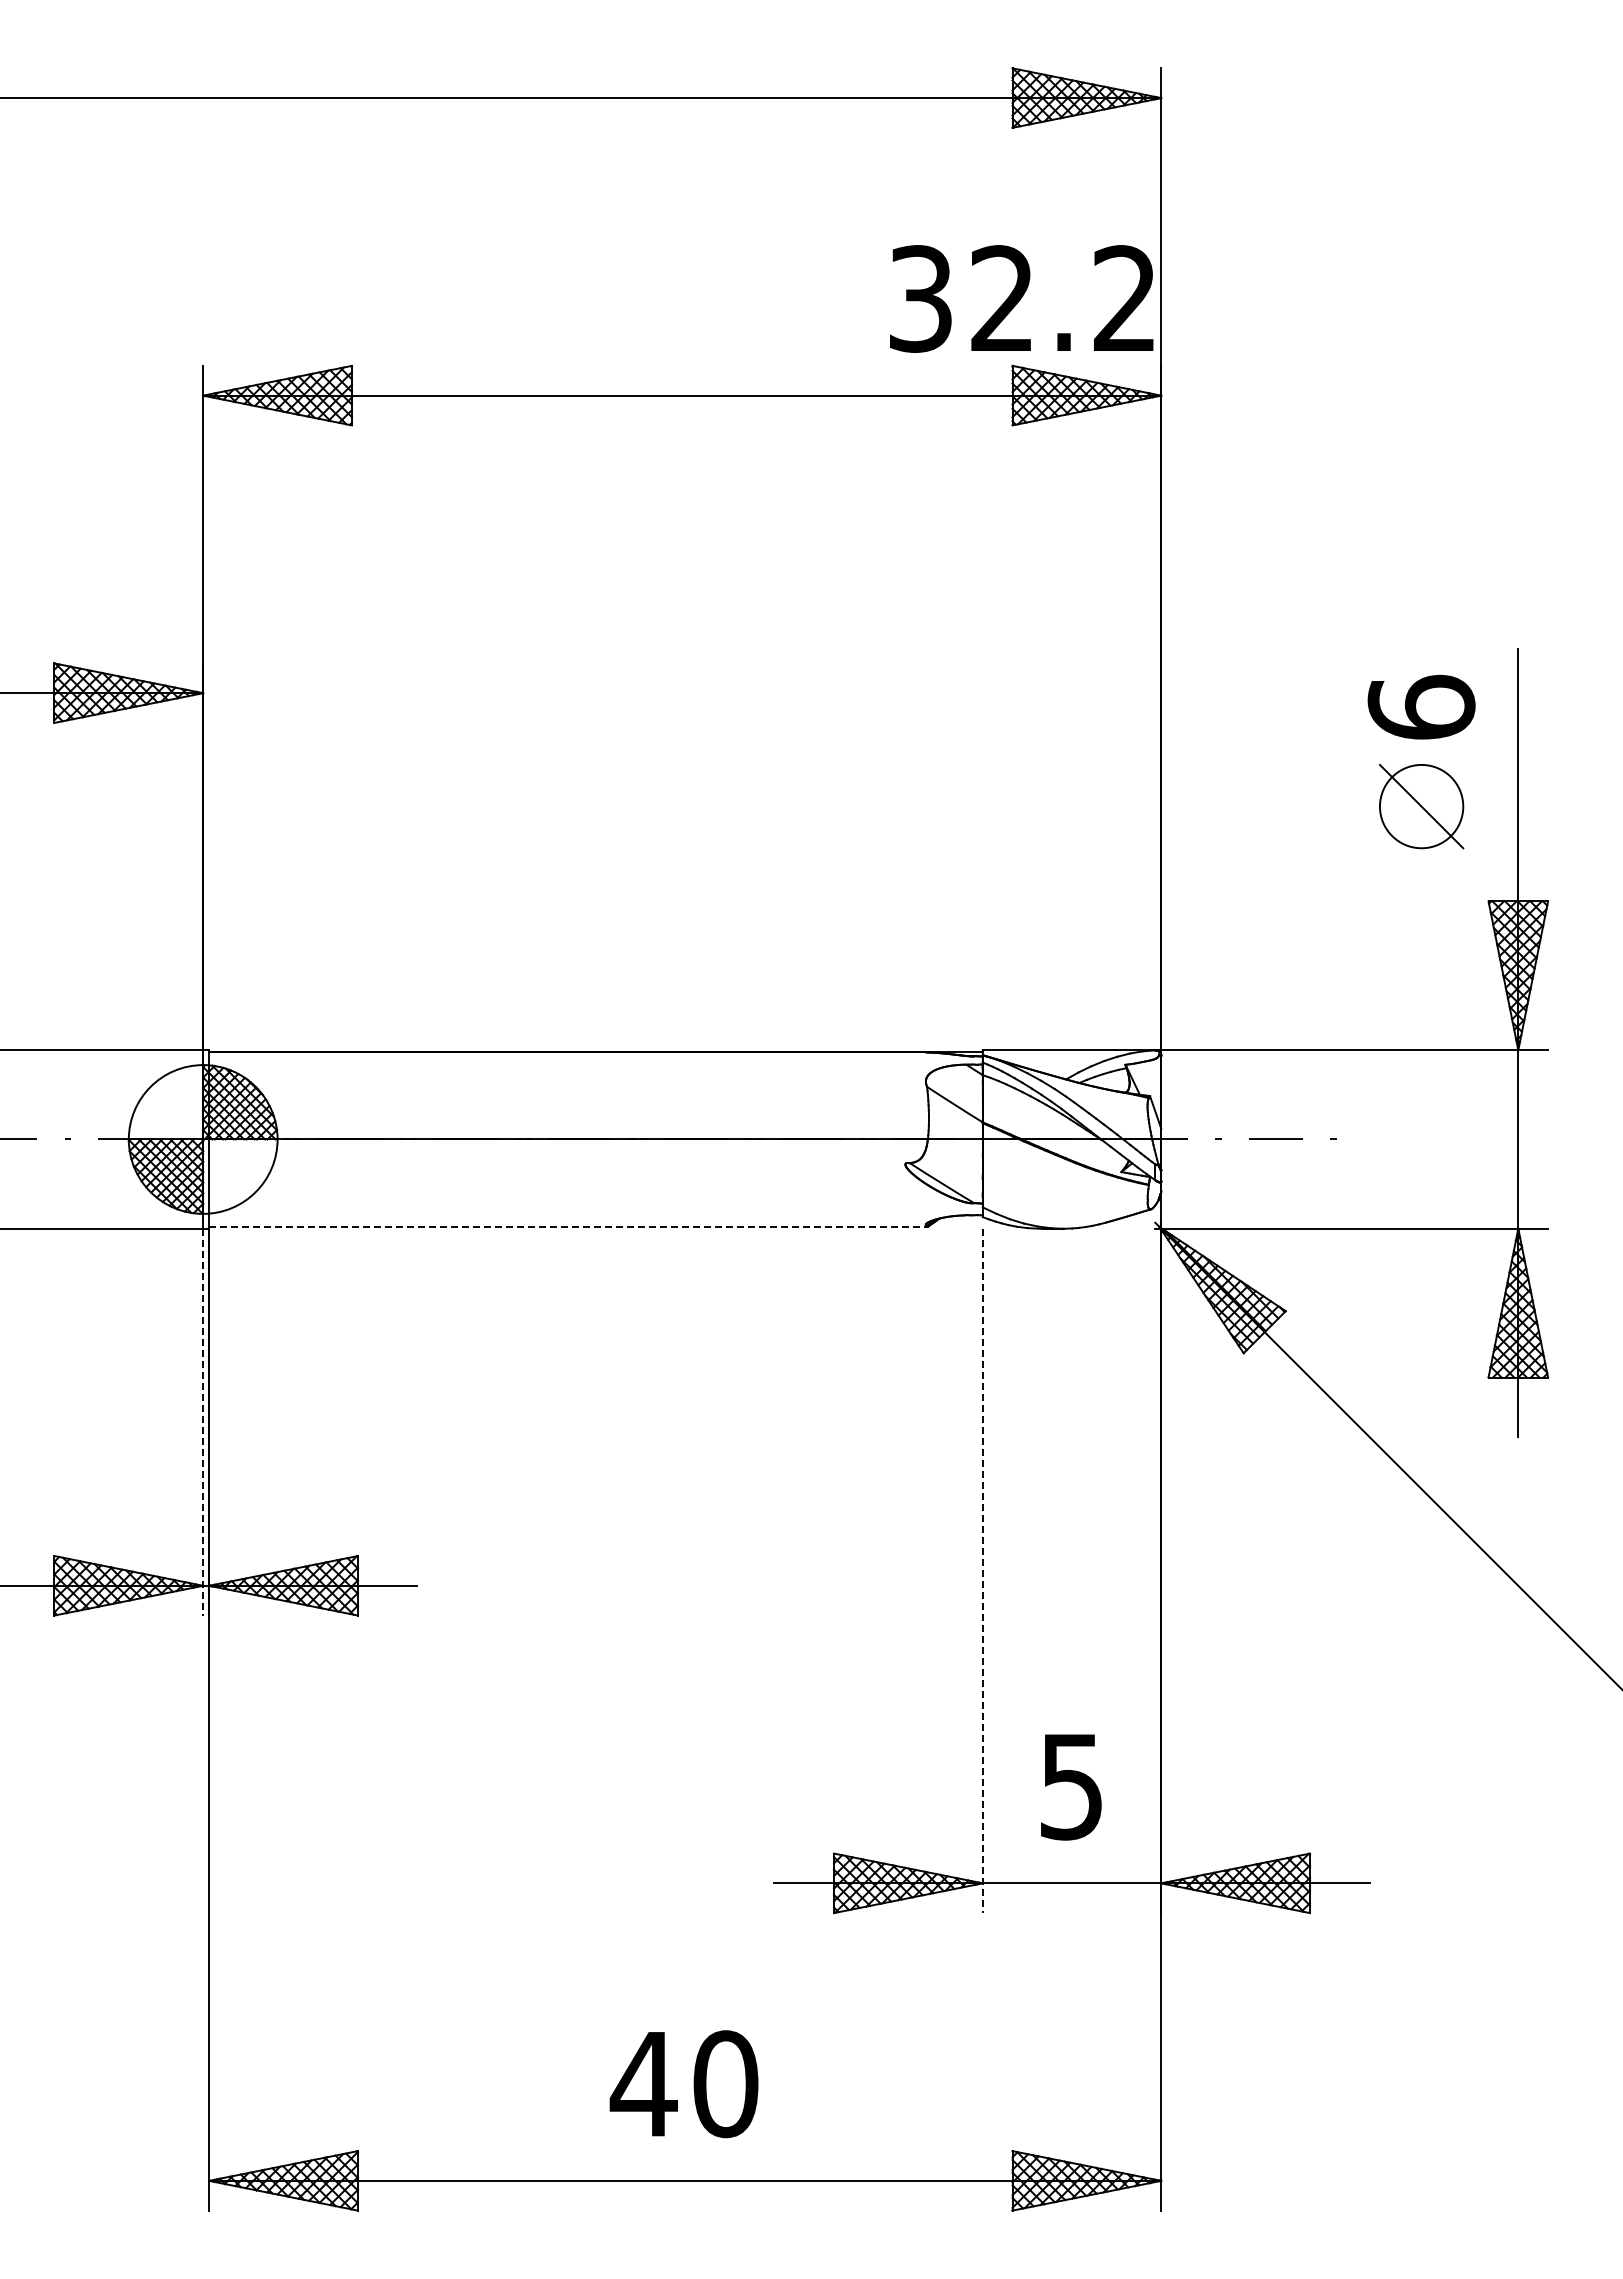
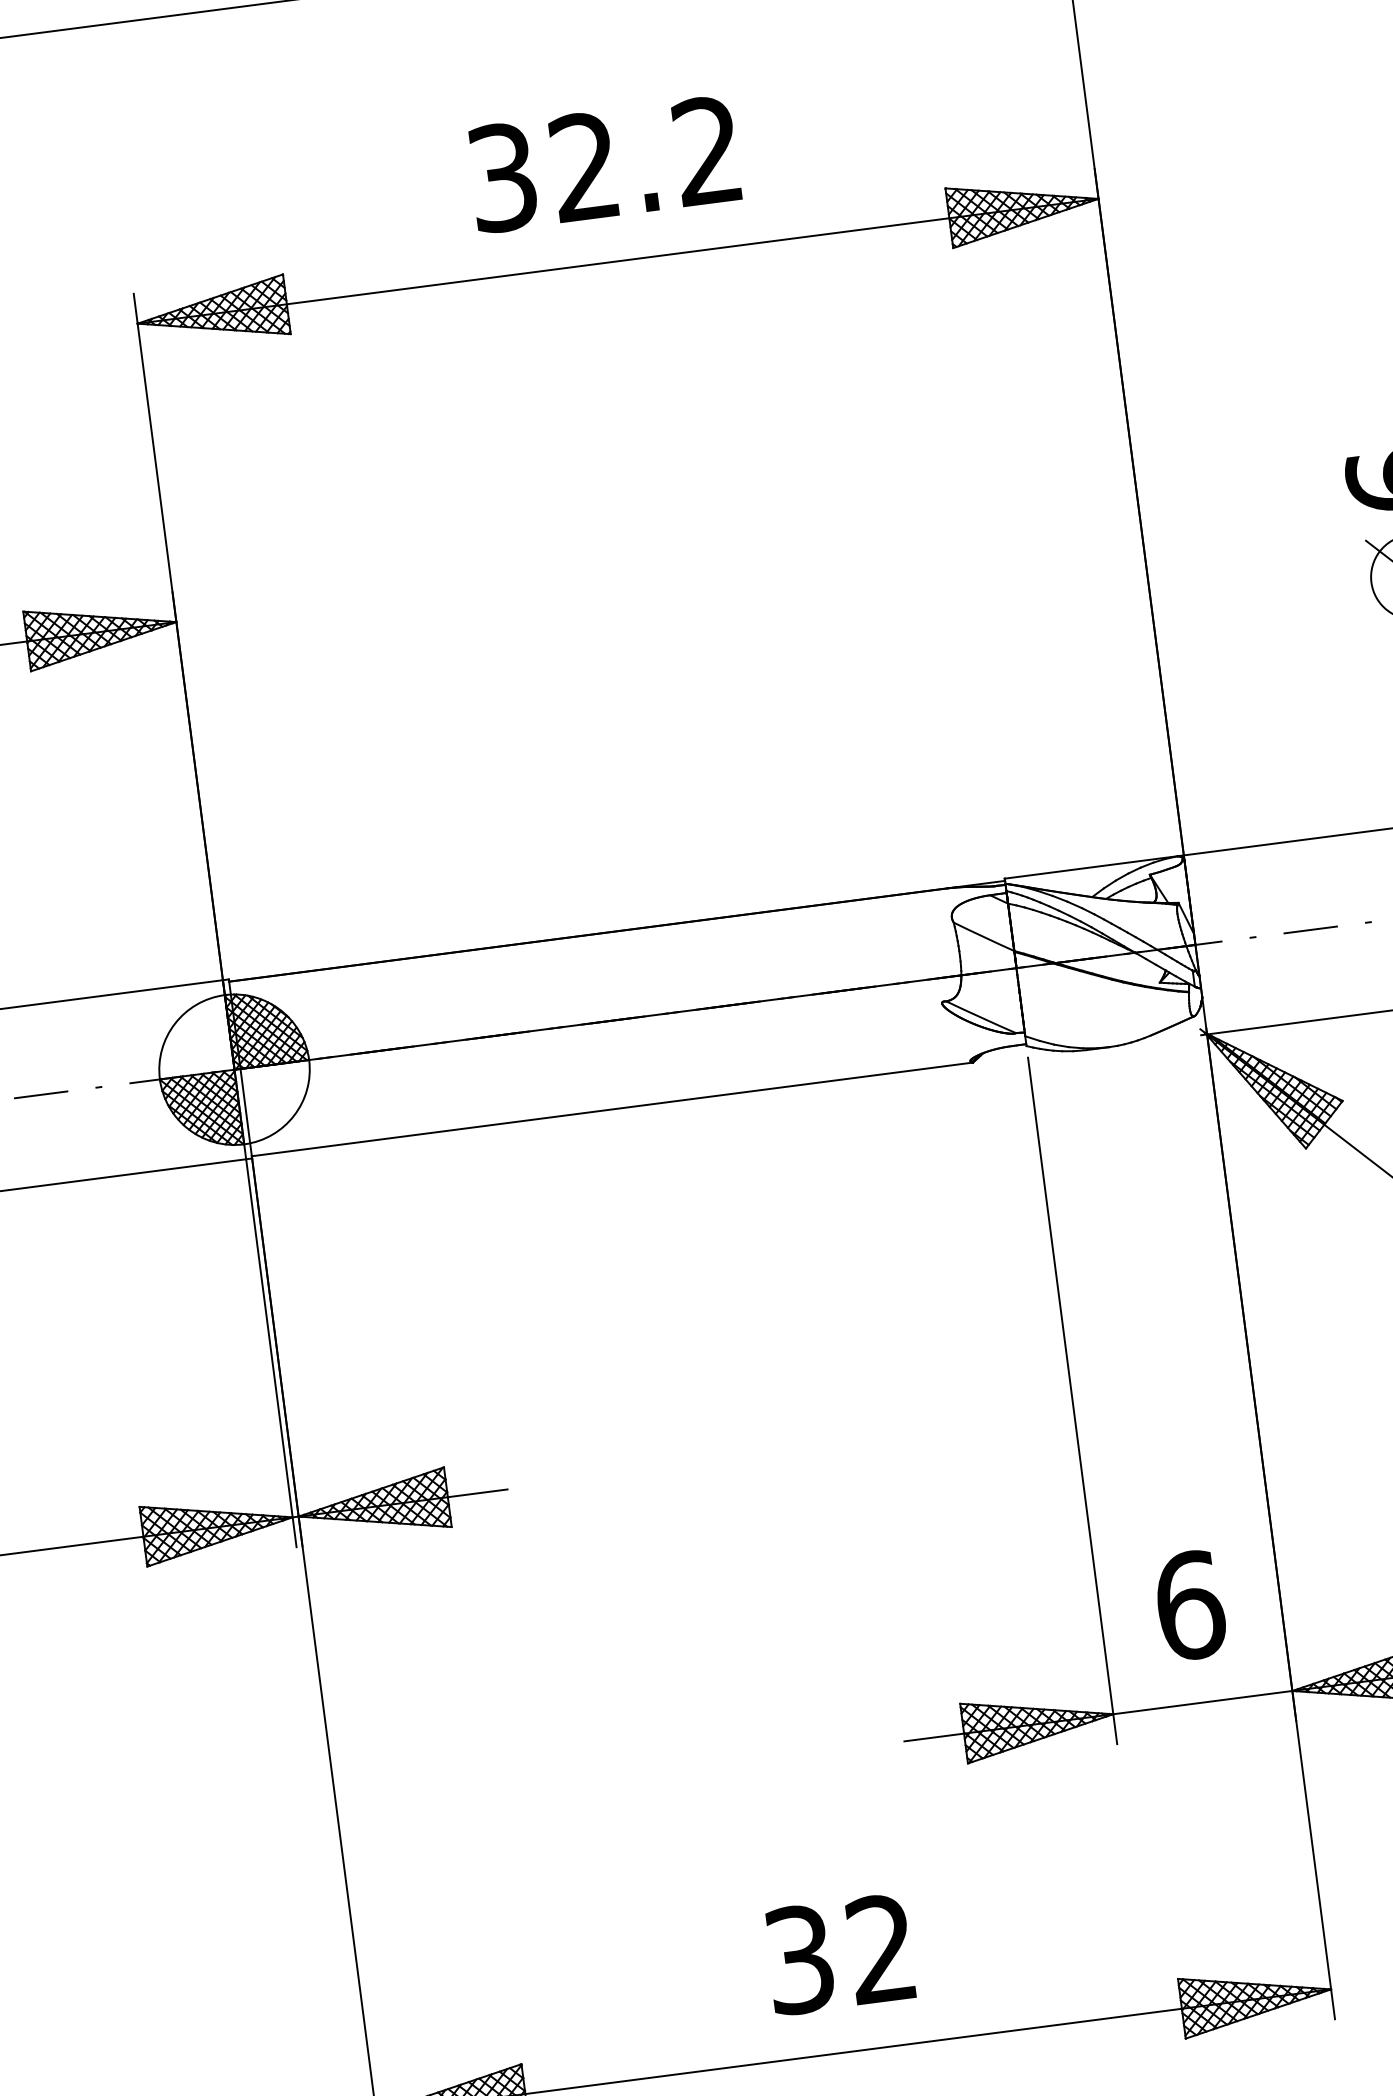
text: (1021, 298) -> (603, 164), moved
line: (569, 1226) -> (613, 1109), dashed -> solid
line: (203, 1422) -> (271, 1353), dashed -> solid
line: (982, 1571) -> (1072, 1401), dashed -> solid
text: (1072, 1786) -> (1190, 1605), 5 -> 6
text: (683, 2084) -> (839, 1954), 40 -> 32

